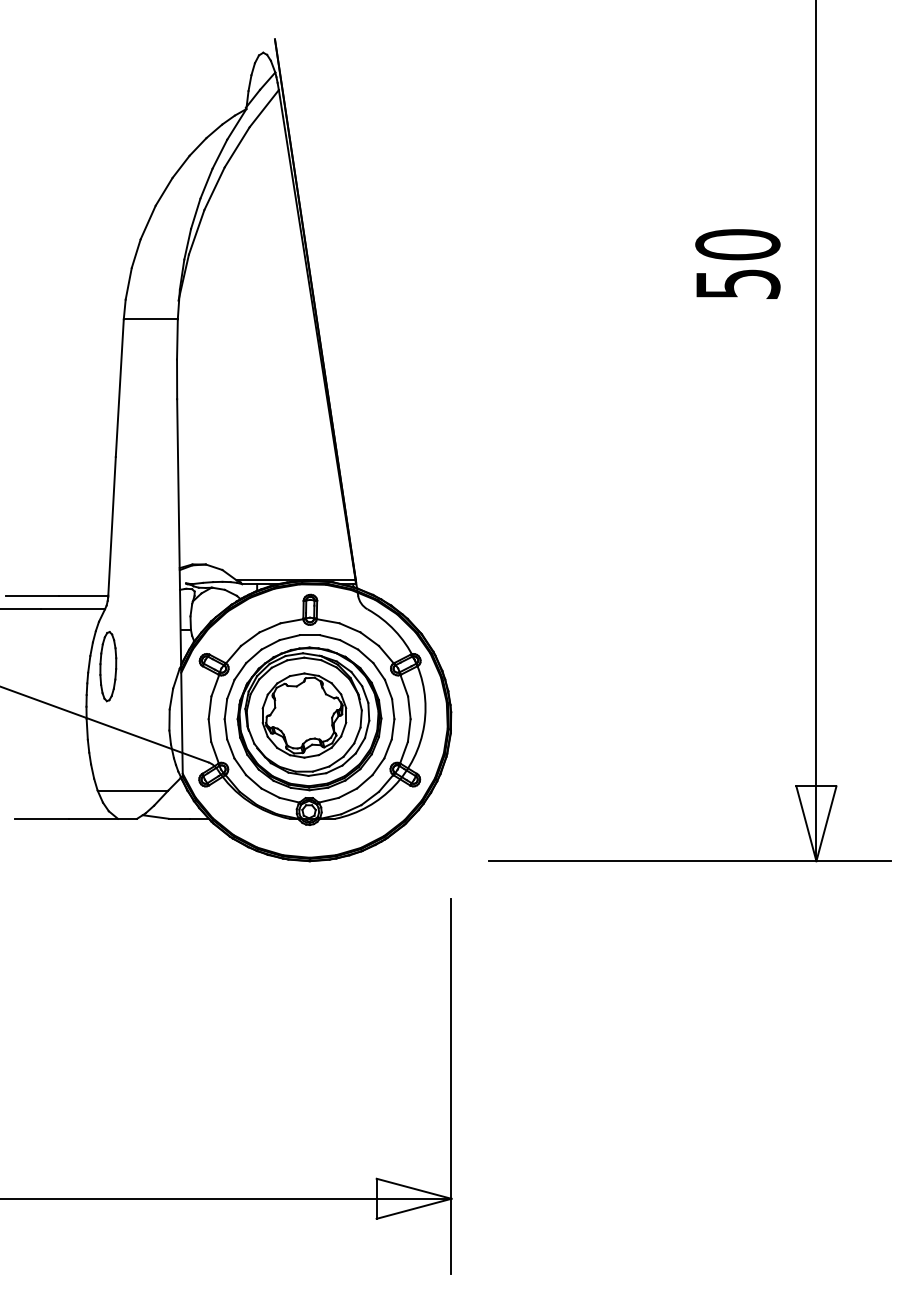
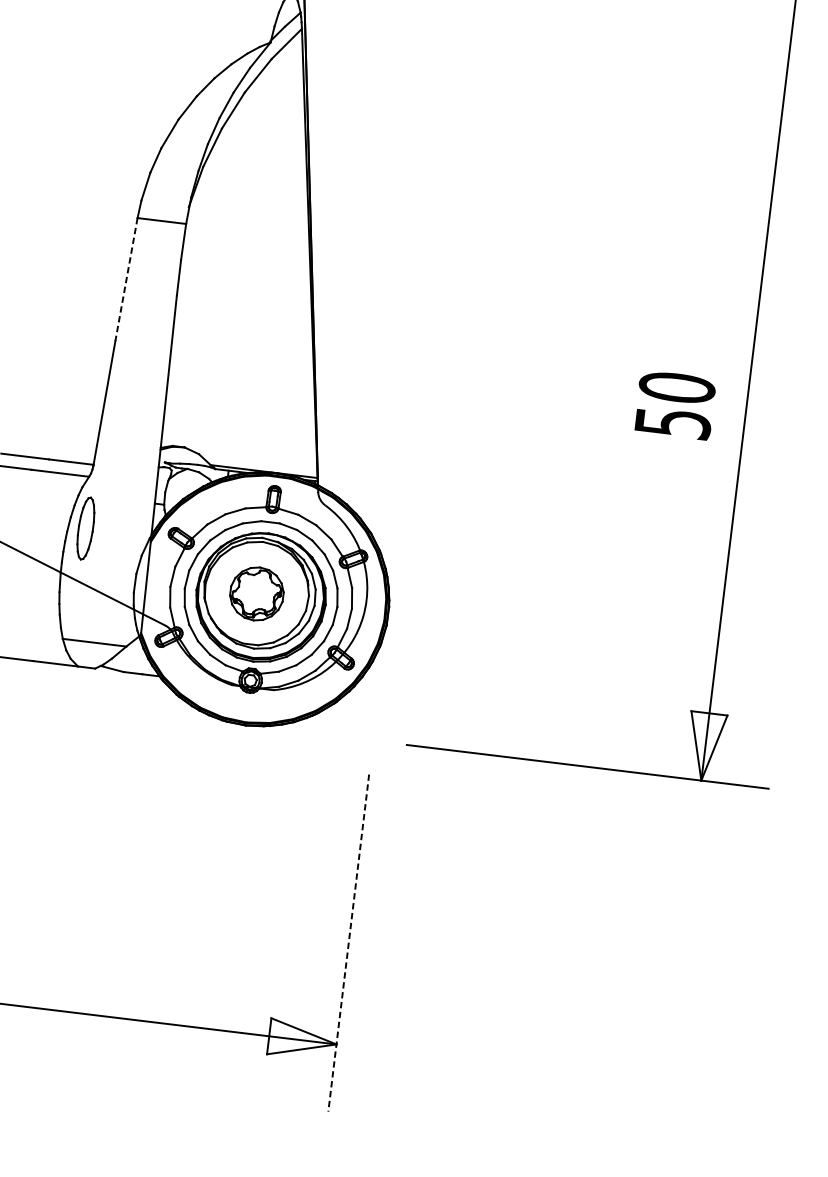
text: (737, 263) -> (674, 404), moved
line: (119, 388) -> (126, 279), solid -> dashed
part: (304, 715) -> (256, 593), size x0.7
line: (451, 1086) -> (348, 943), solid -> dashed

